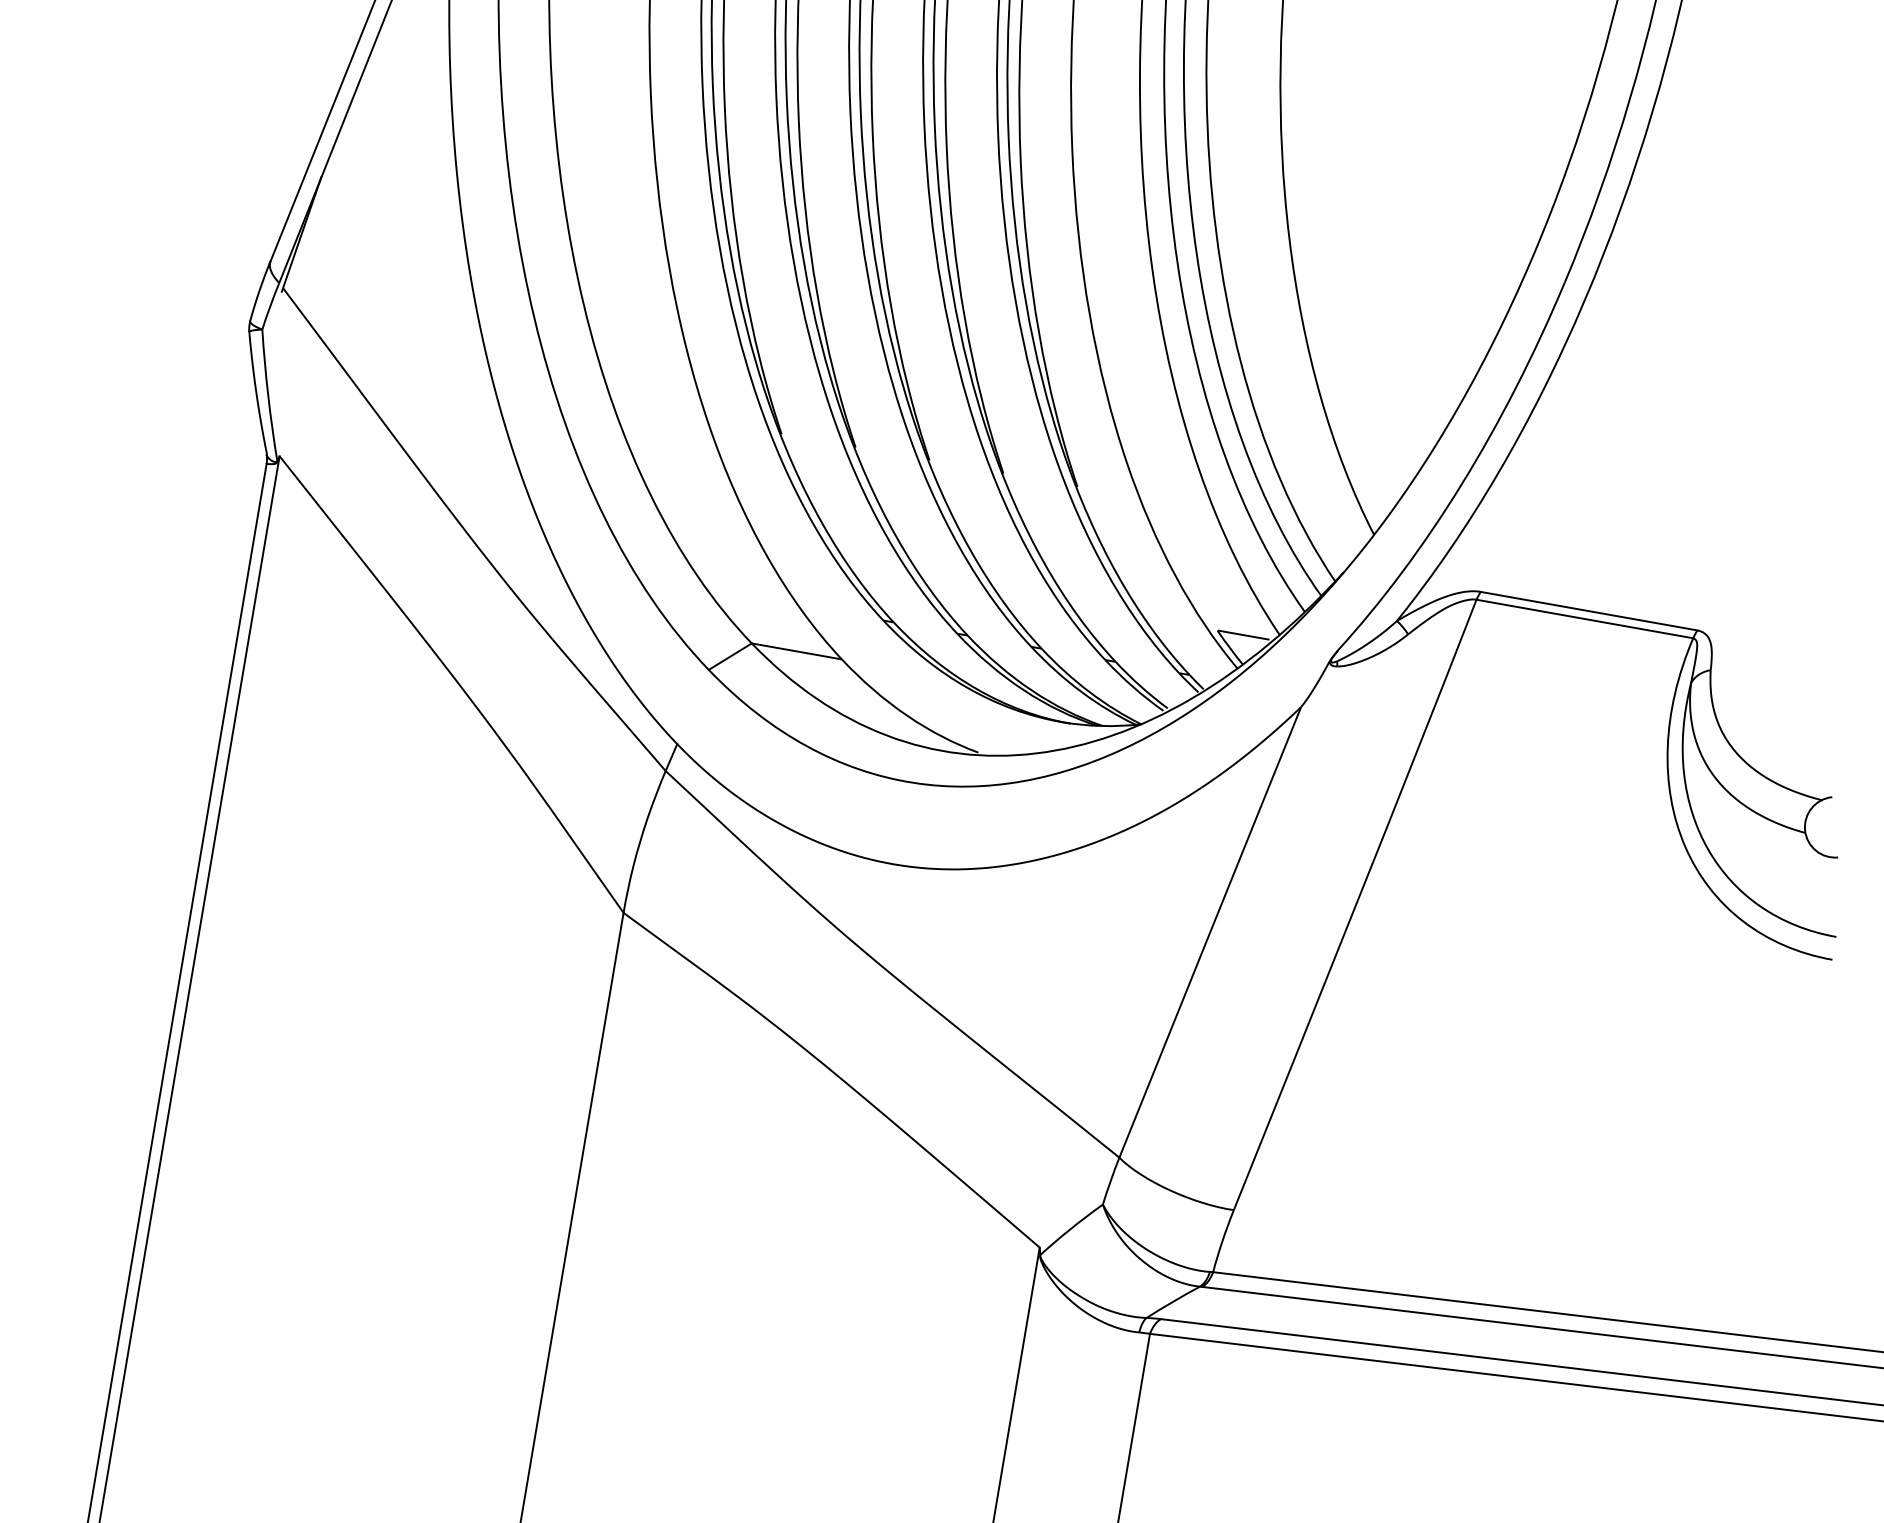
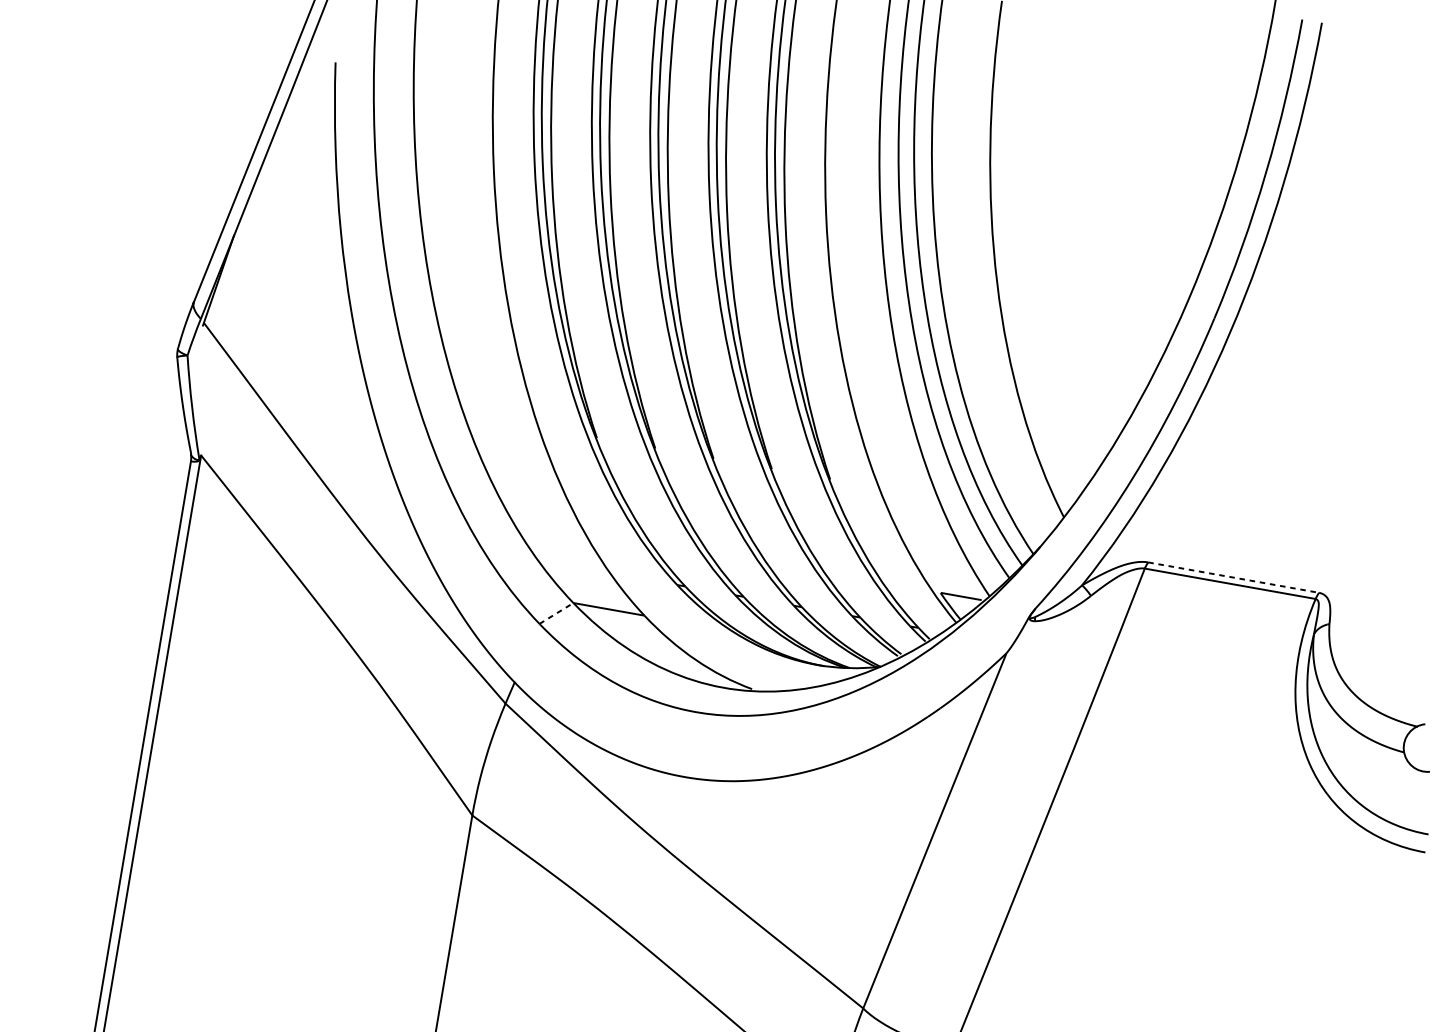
line: (1589, 611) -> (1233, 577), solid -> dashed
line: (730, 656) -> (556, 613), solid -> dashed

